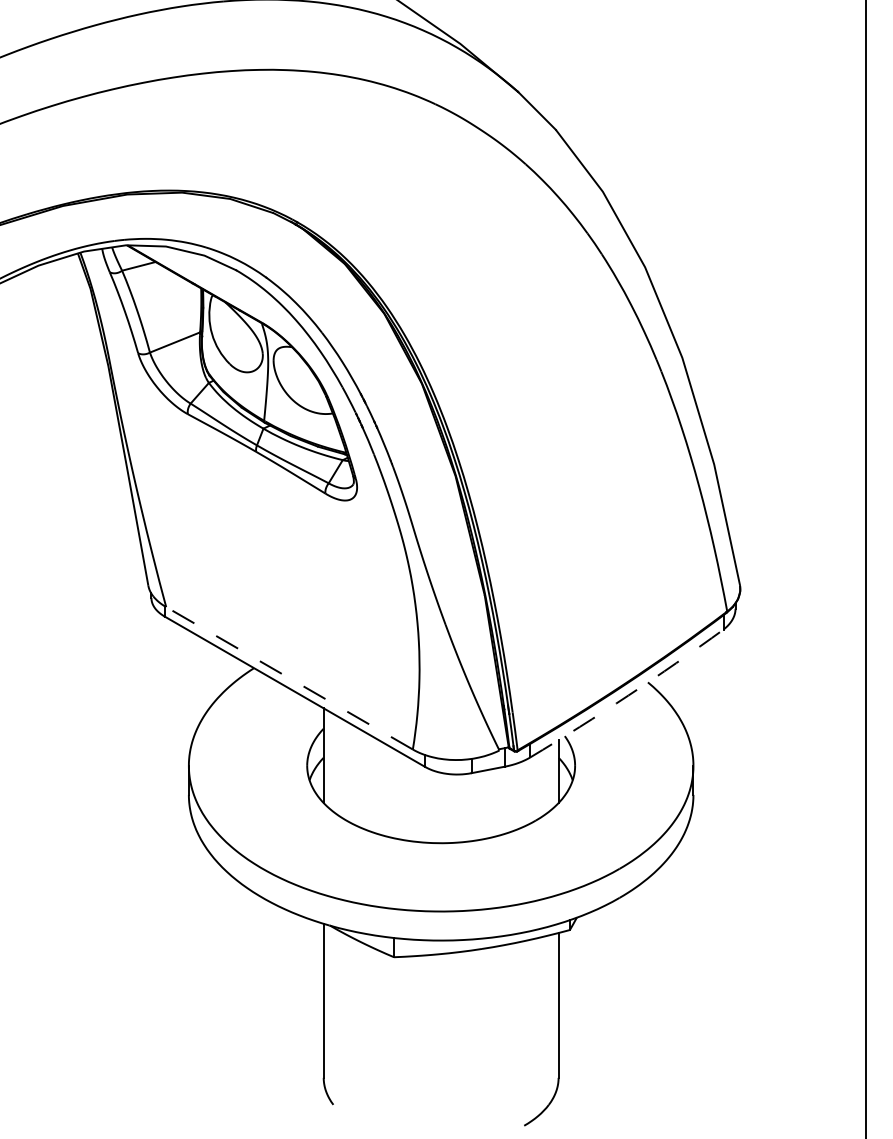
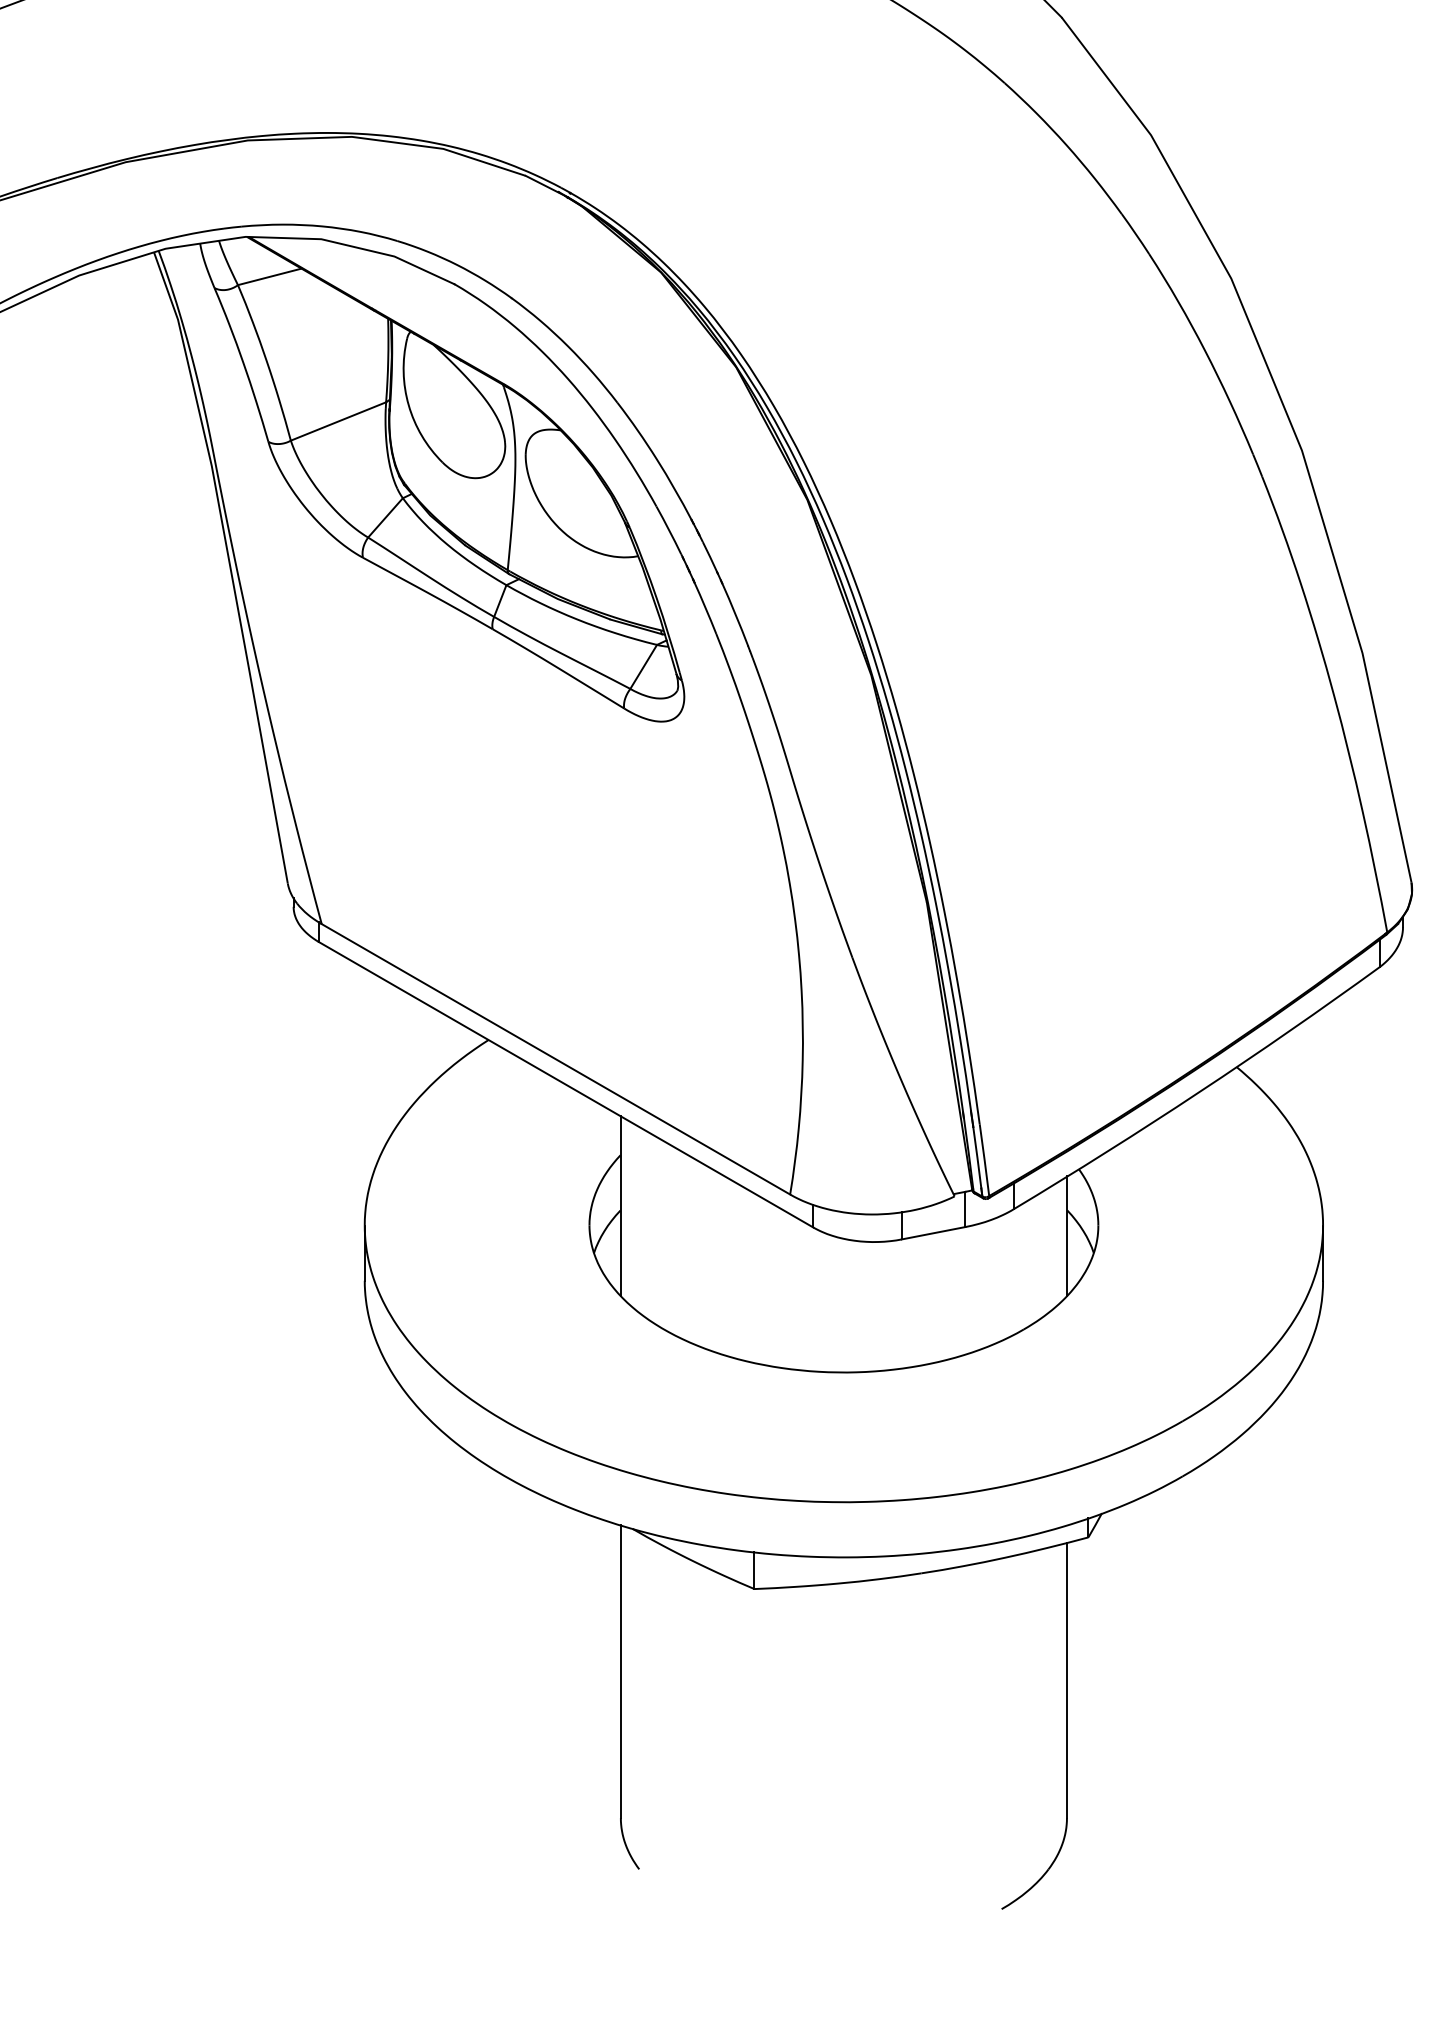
line: (289, 678) -> (555, 1059), dashed -> solid
arc: (628, 695) -> (1199, 1091), dashed -> solid

